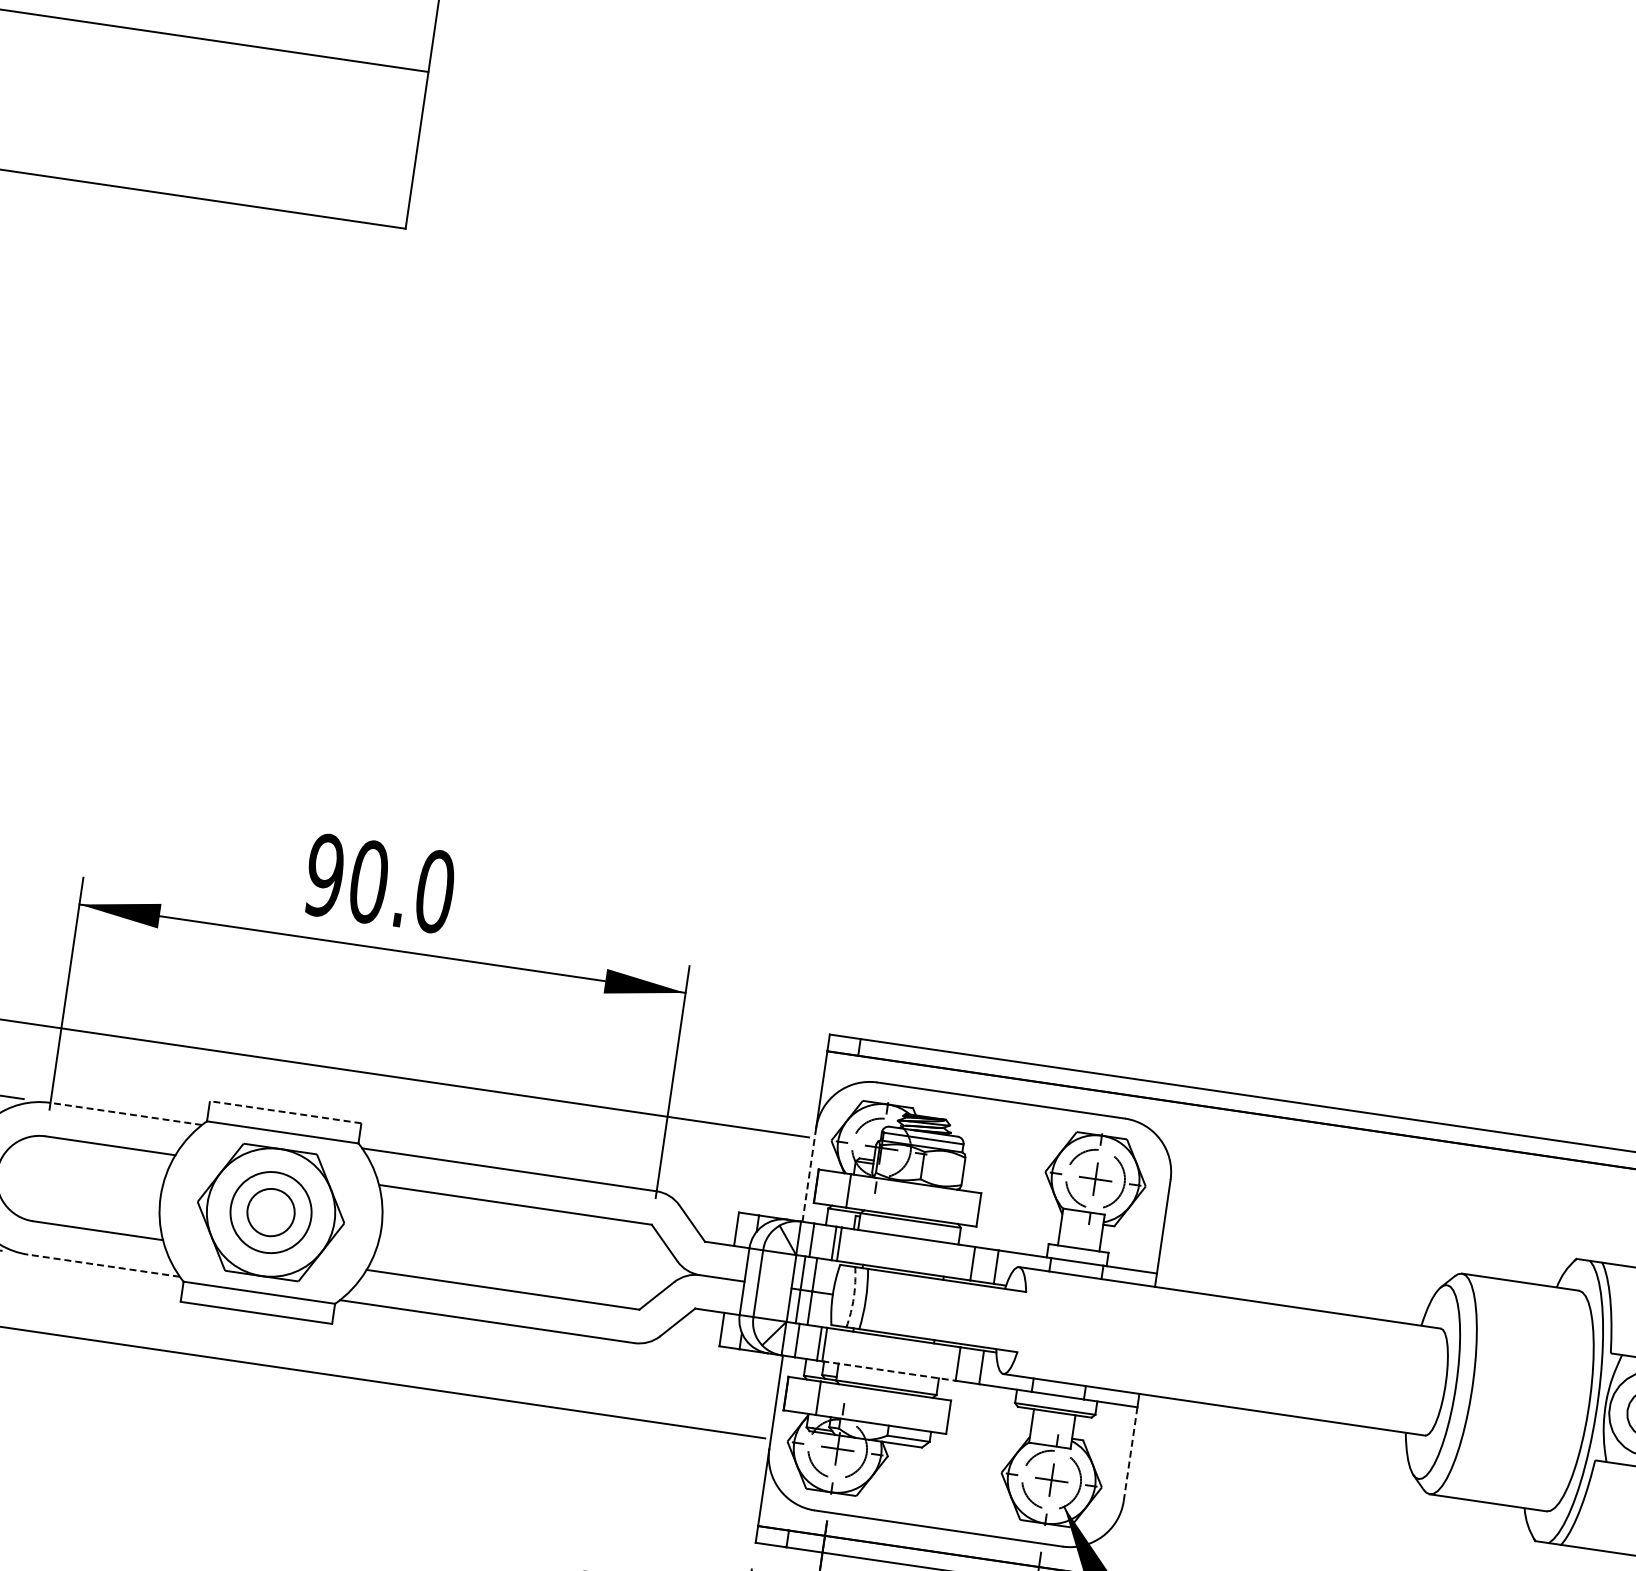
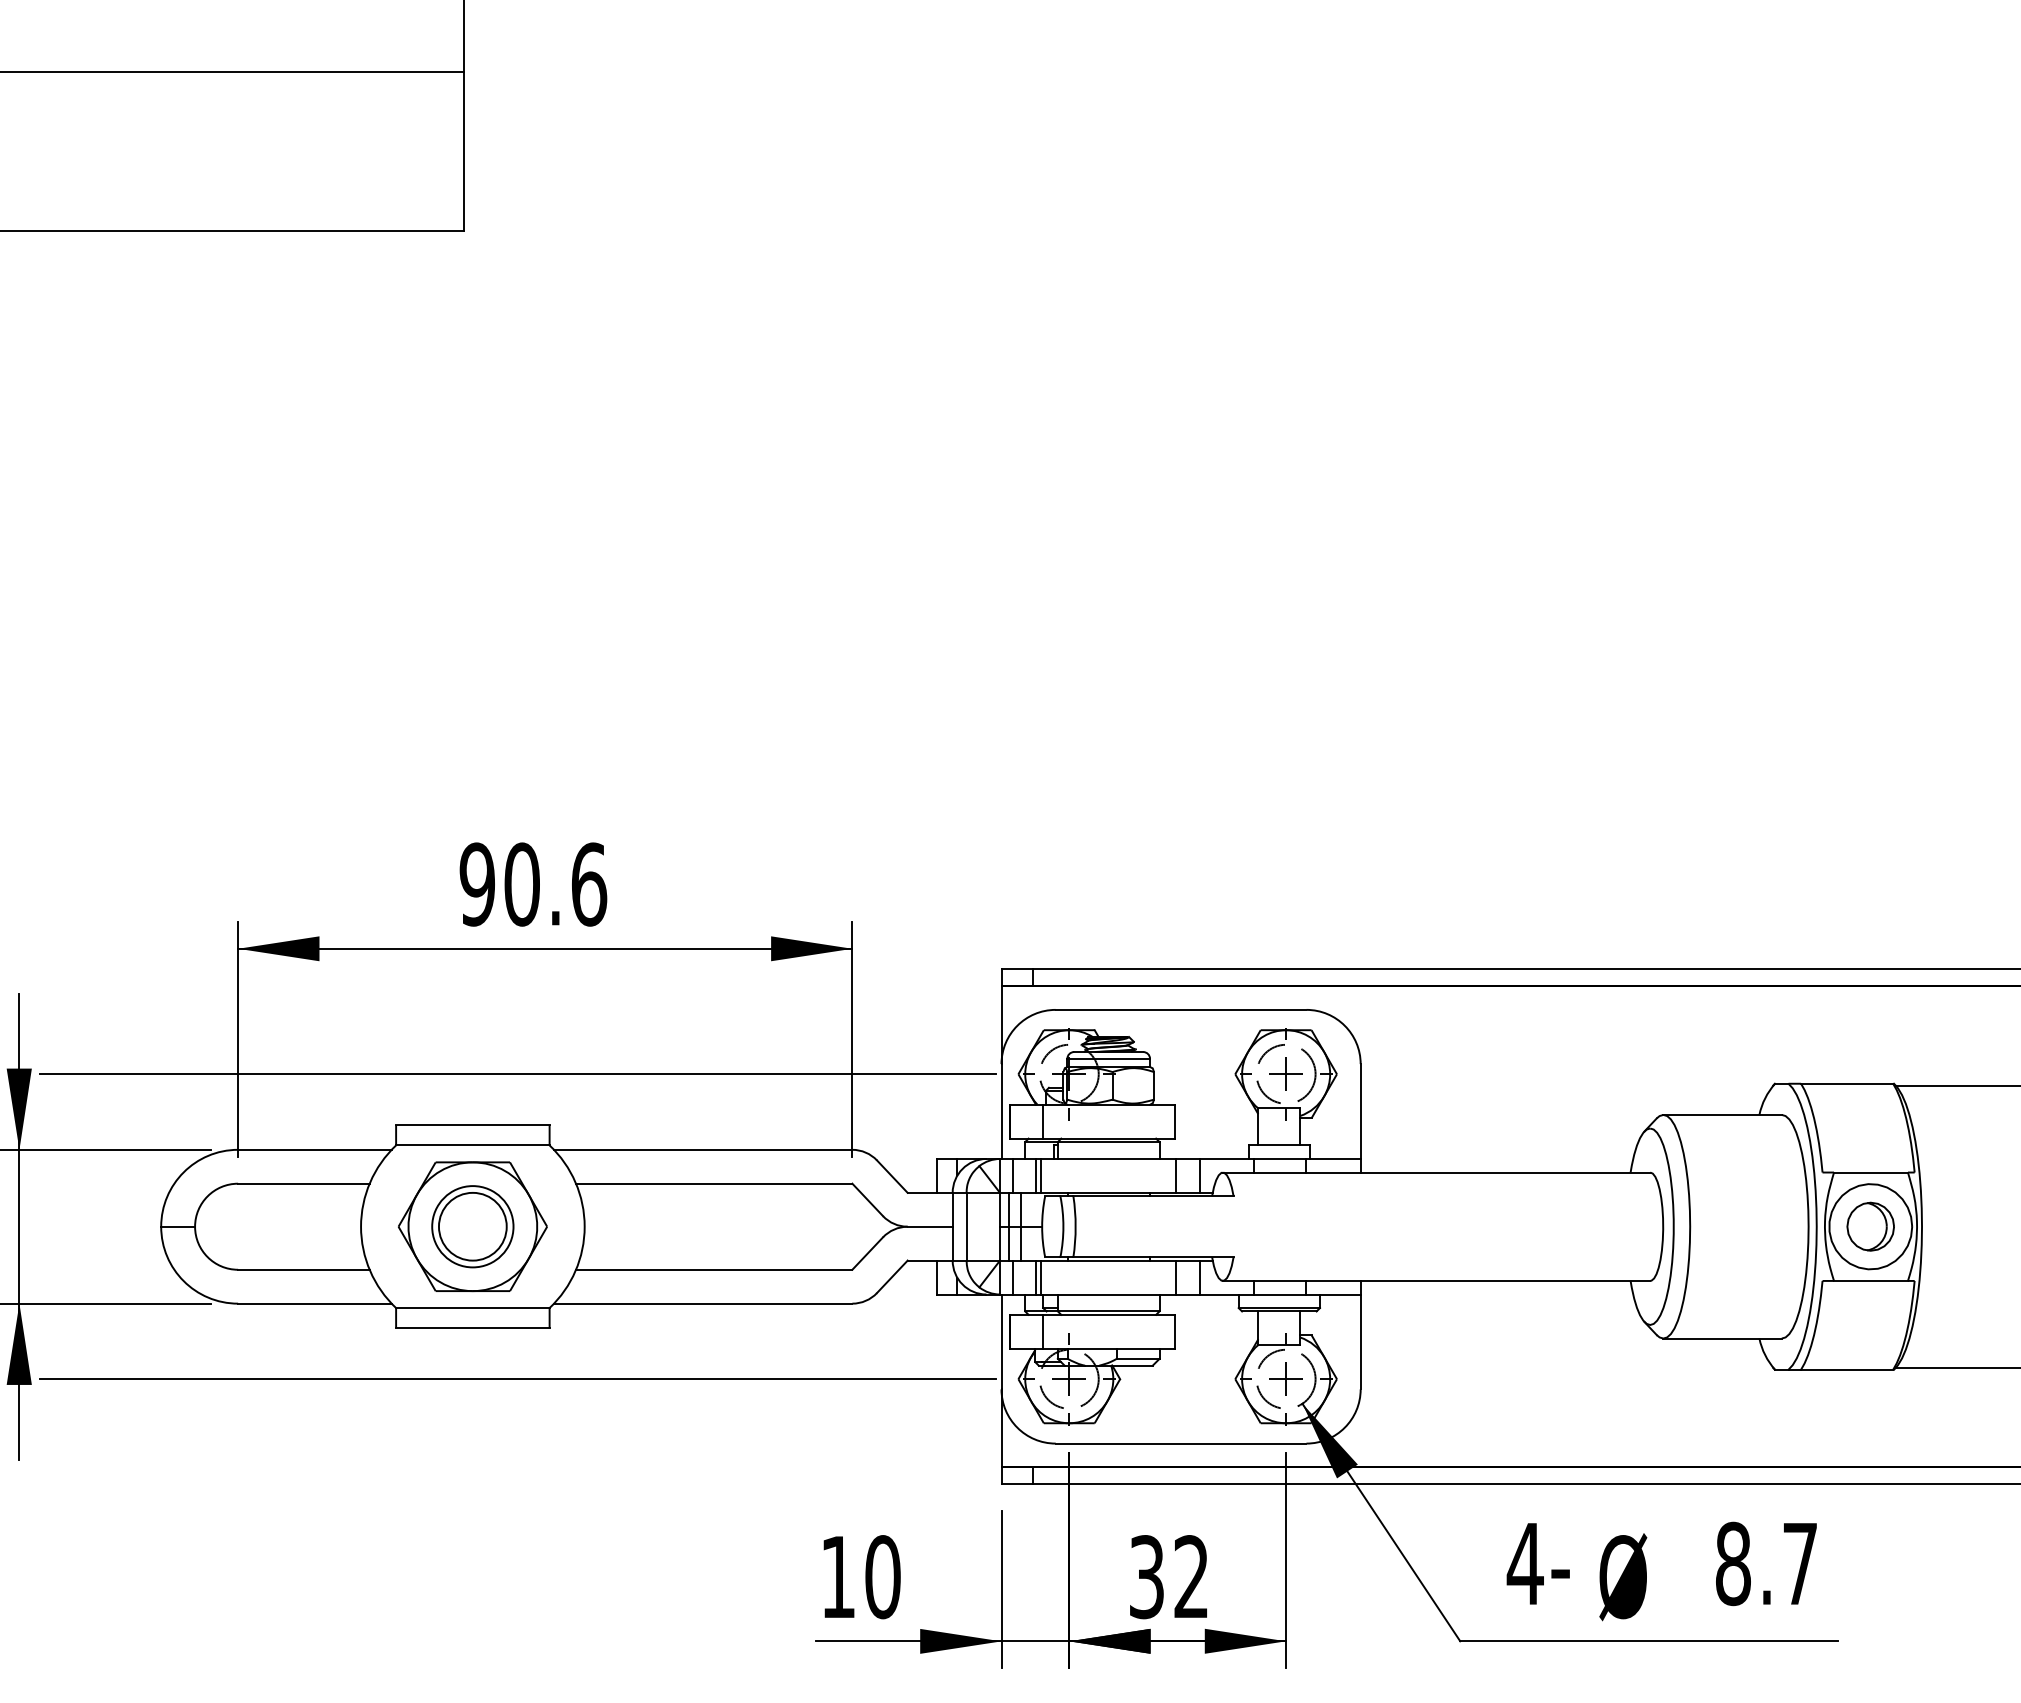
text: (435, 891) -> (589, 884), 90.0 -> 90.6
line: (285, 1112) -> (472, 1125), dashed -> solid
line: (125, 1113) -> (314, 1149), dashed -> solid
line: (809, 1175) -> (1001, 1112), dashed -> solid
circle: (270, 1212) -> (472, 1226), size x1.43
line: (103, 1265) -> (314, 1303), dashed -> solid
arc: (853, 1297) -> (1063, 1226), dashed -> solid
line: (888, 1370) -> (1108, 1294), dashed -> solid
line: (1130, 1454) -> (1360, 1342), dashed -> solid

